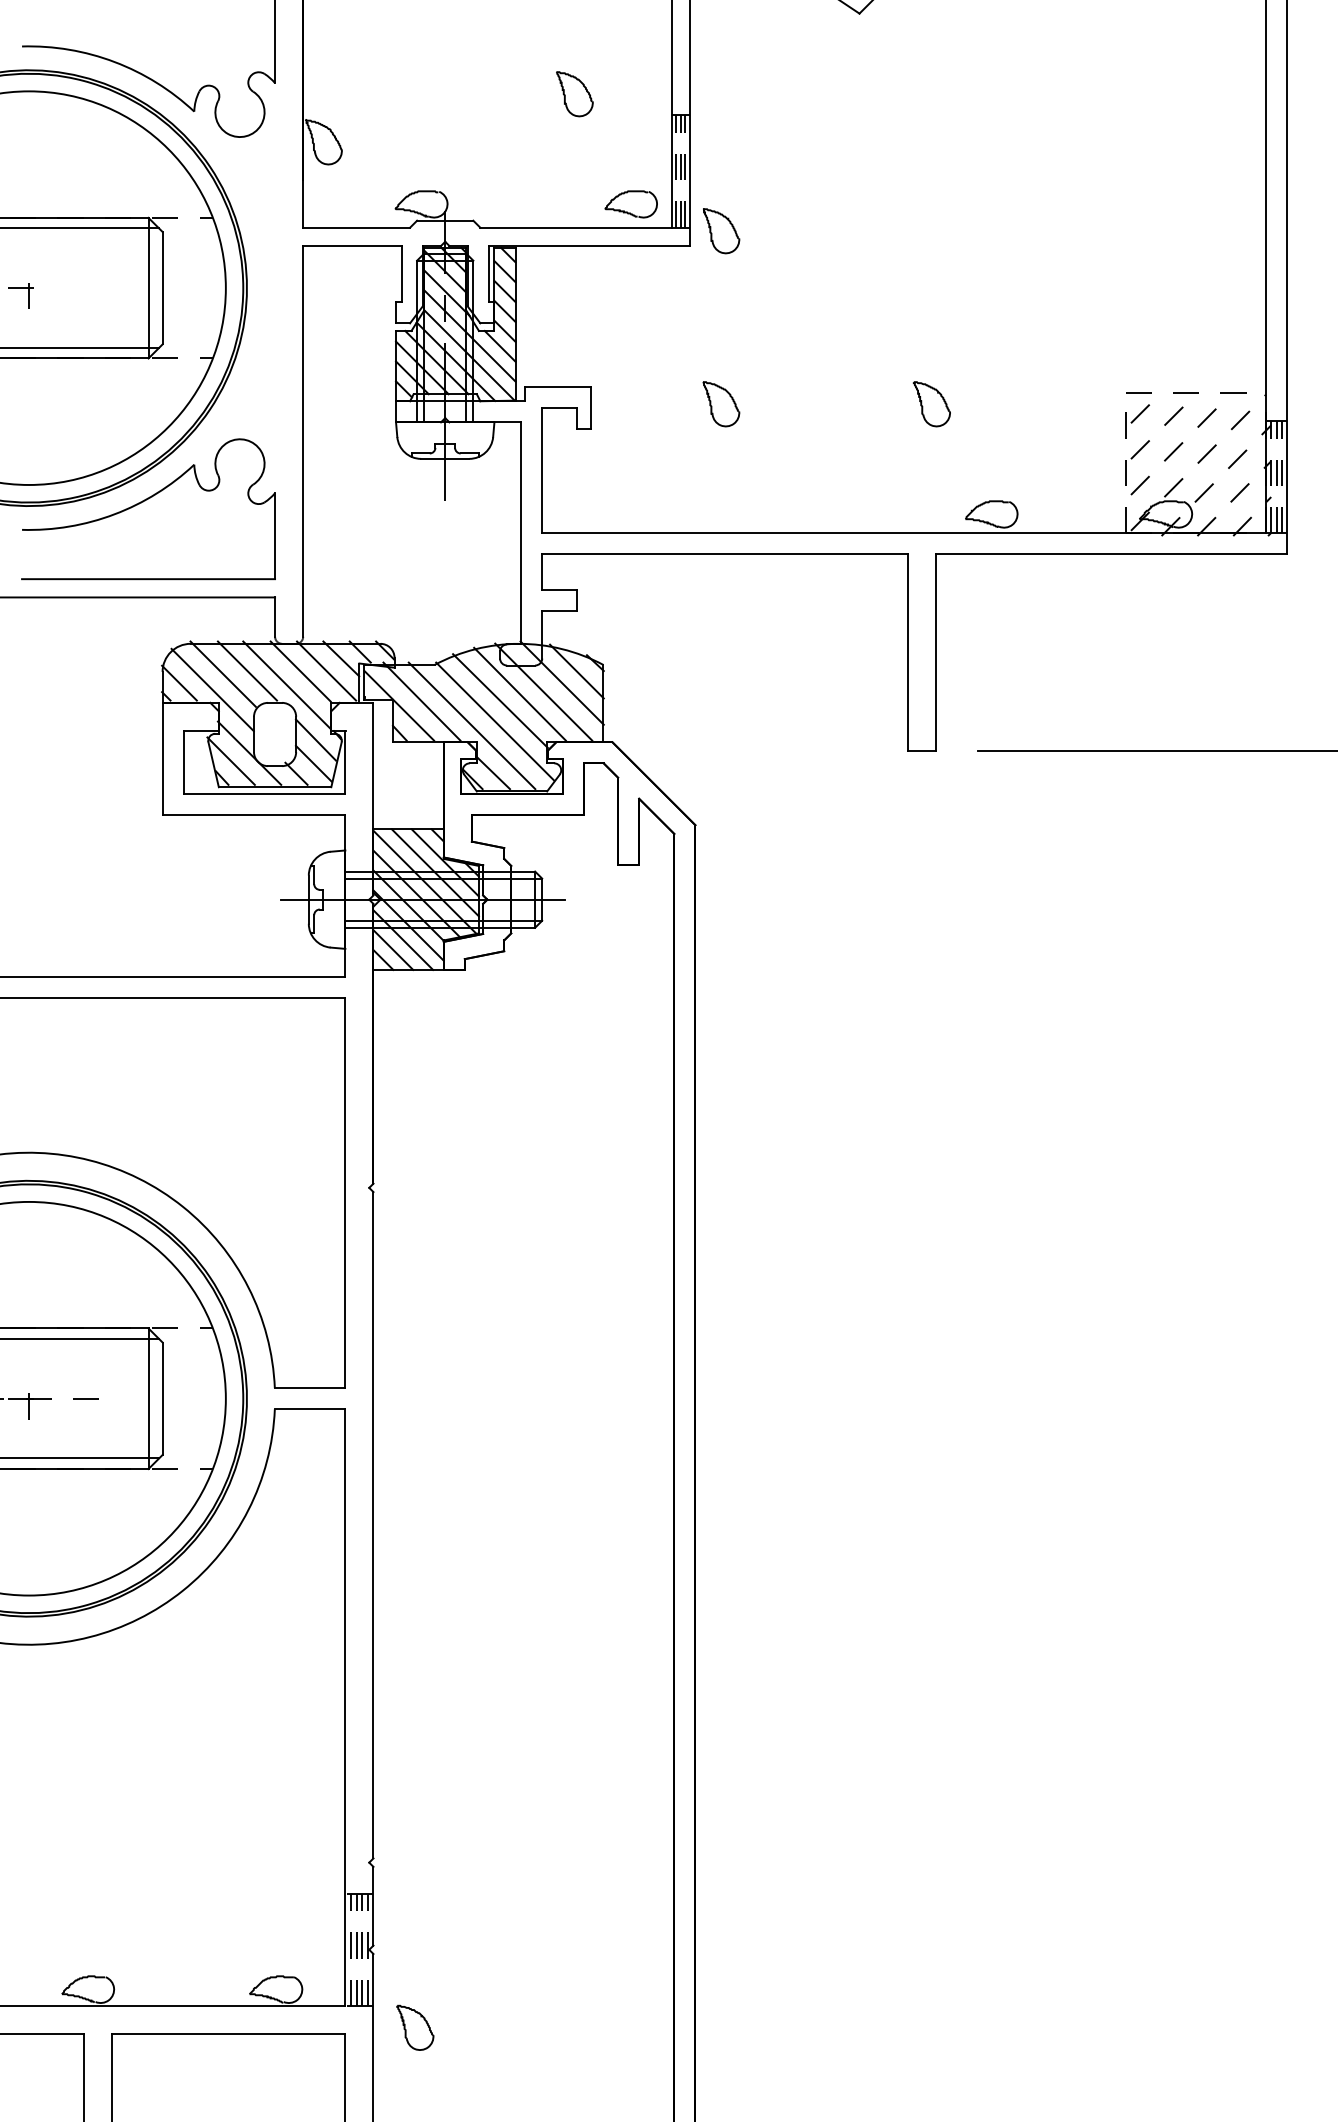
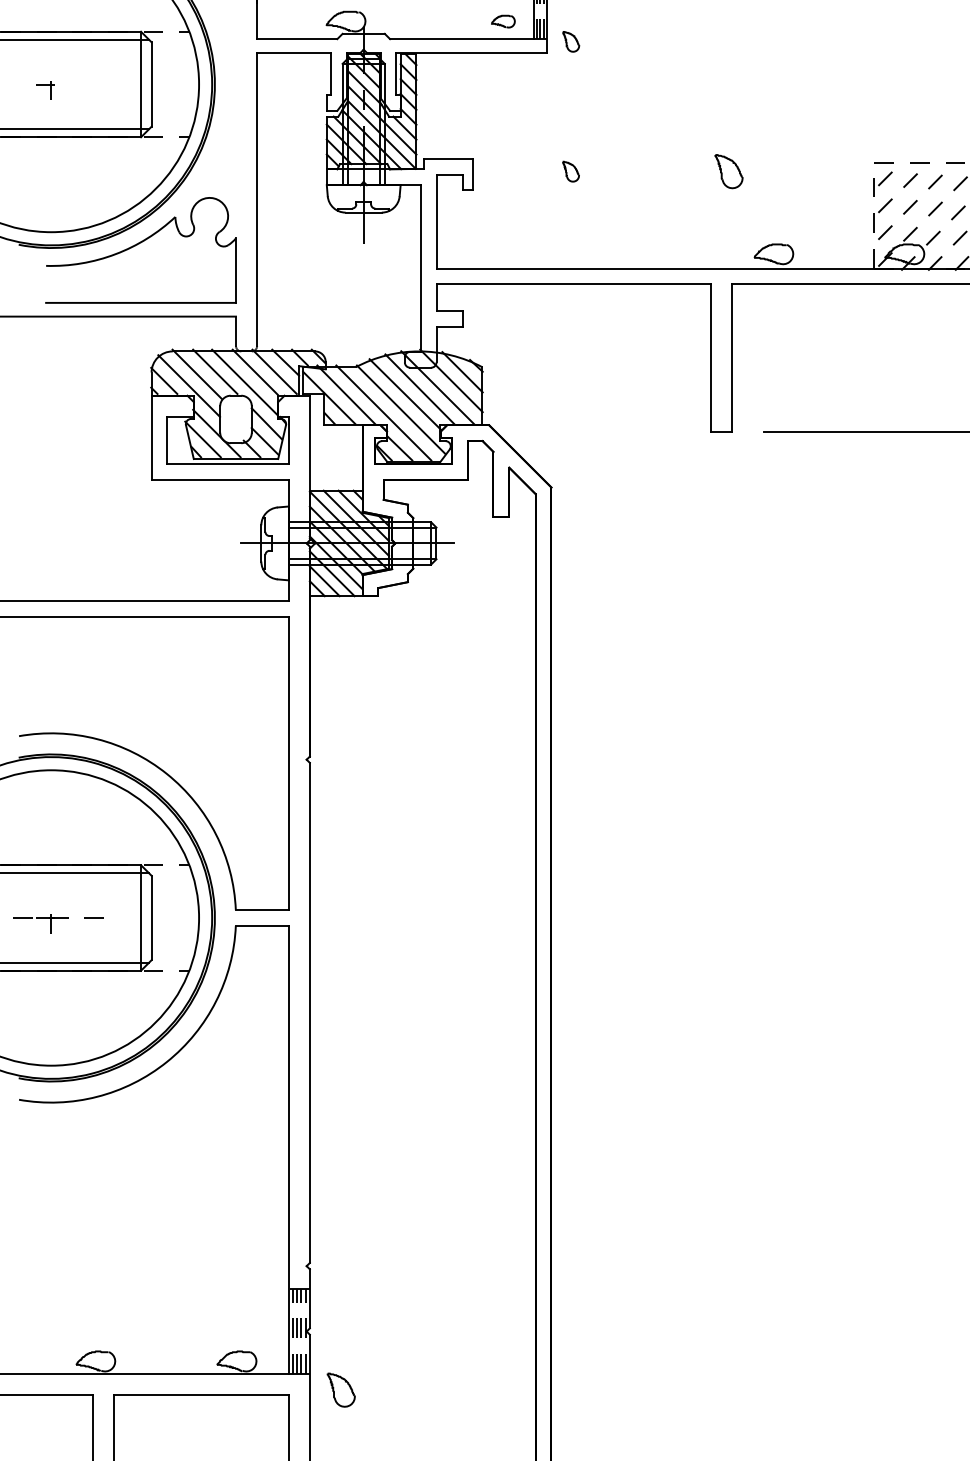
part: (630, 204) -> (502, 21), size x0.6
part: (721, 231) -> (571, 41), size x0.6
part: (721, 404) -> (571, 171), size x0.6

